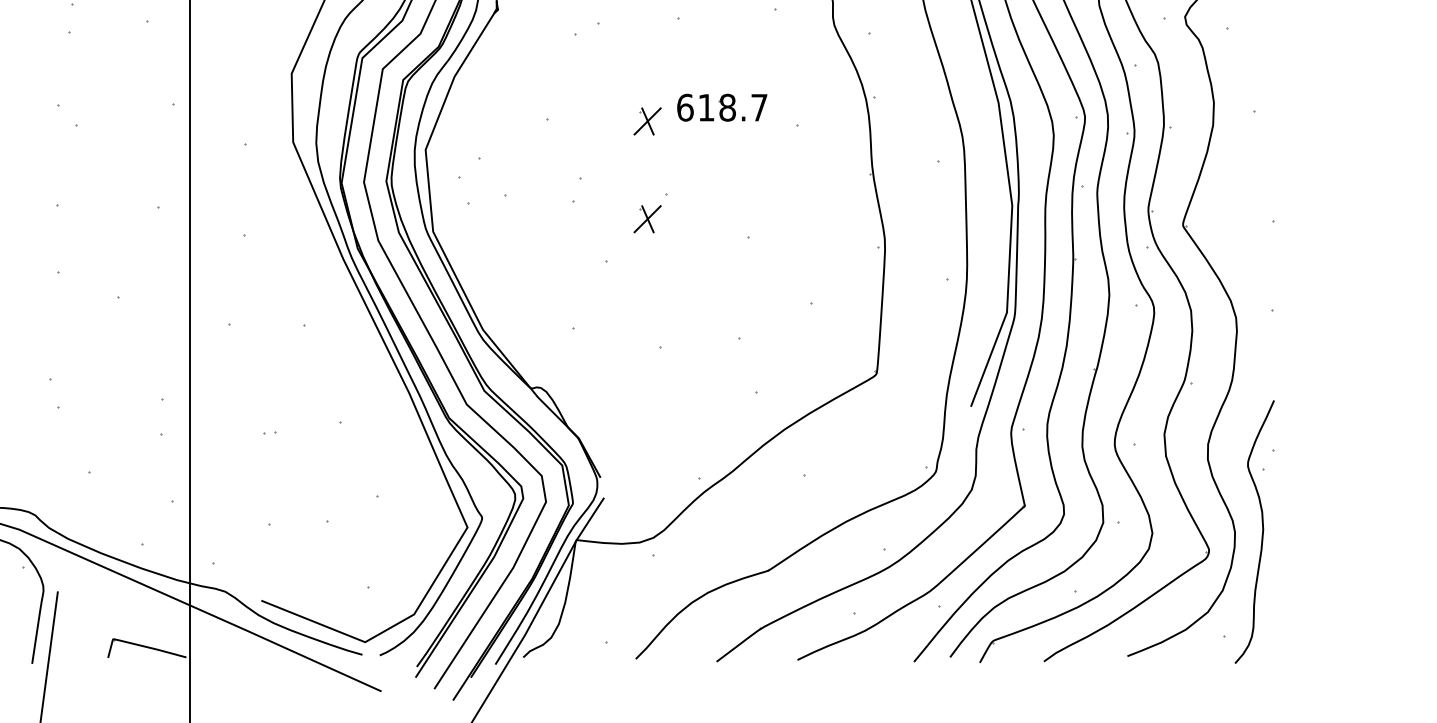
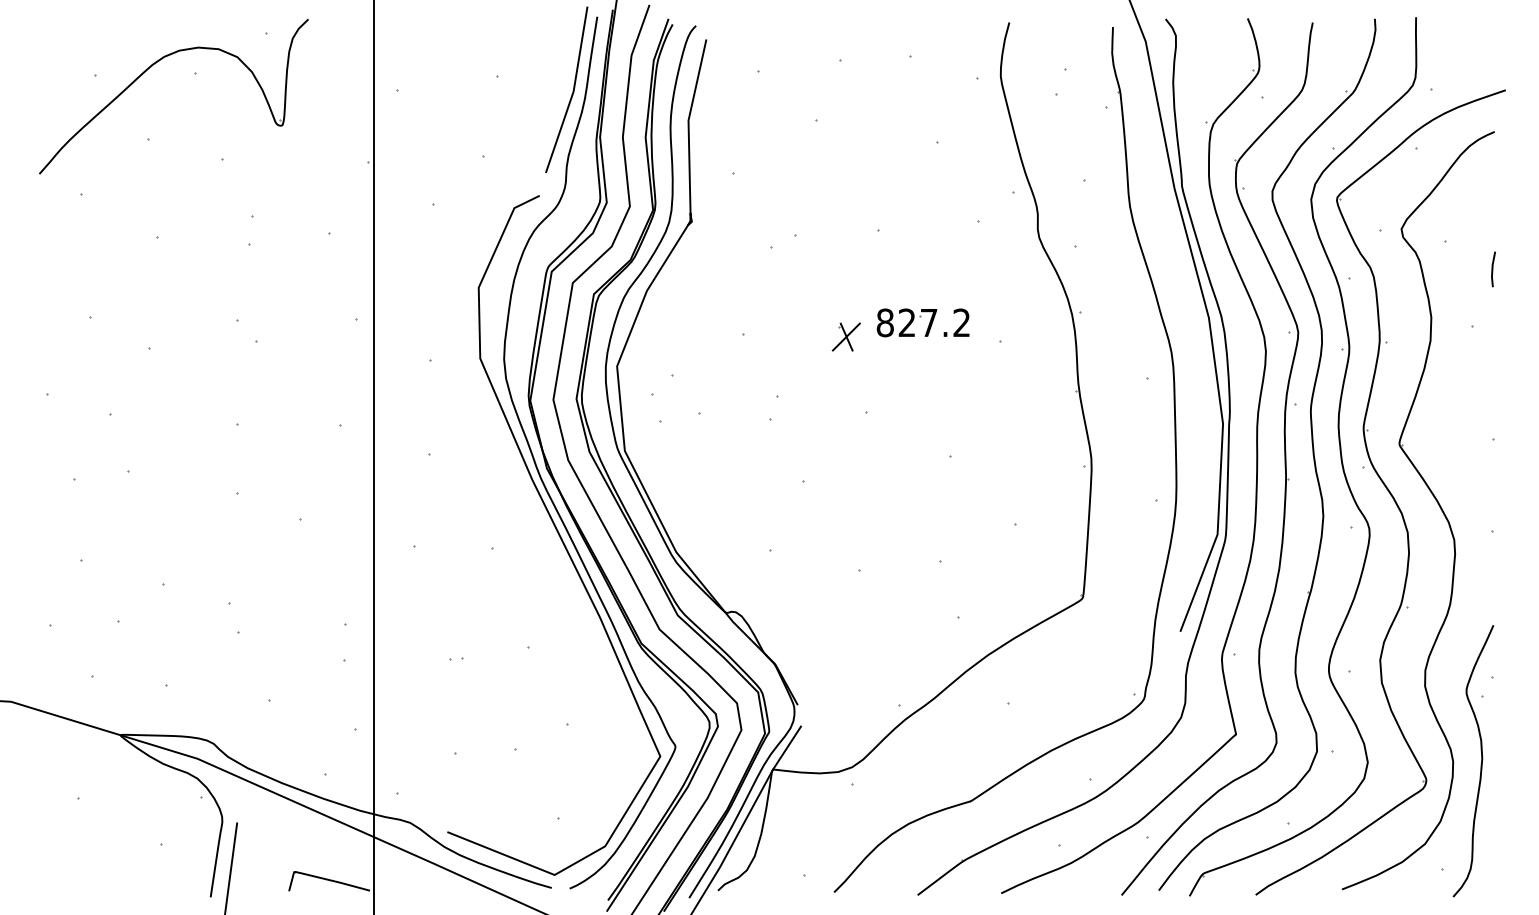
line: (1274, 56) -> (1493, 269), added
text: (721, 107) -> (922, 322), 618.7 -> 827.2
part: (646, 218) -> (845, 437), removed

